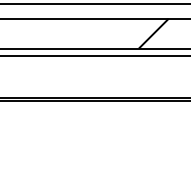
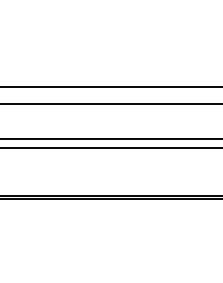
hatch: (153, 33) -> (169, 121), removed

